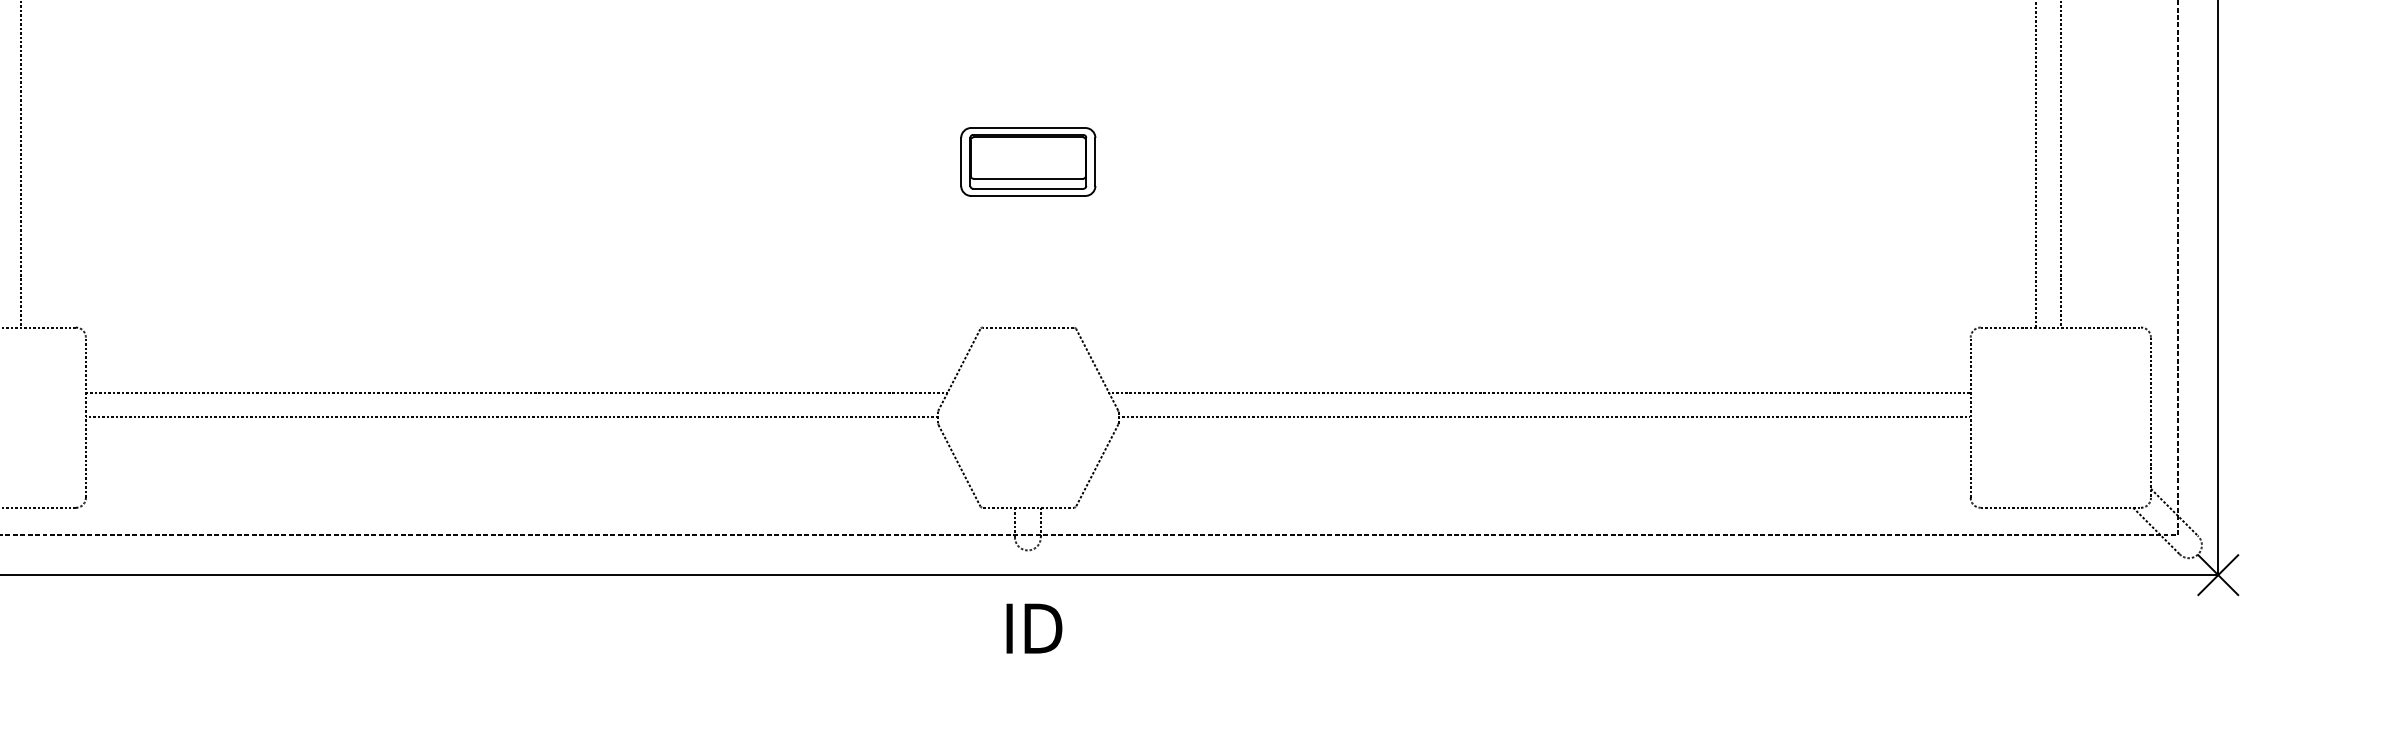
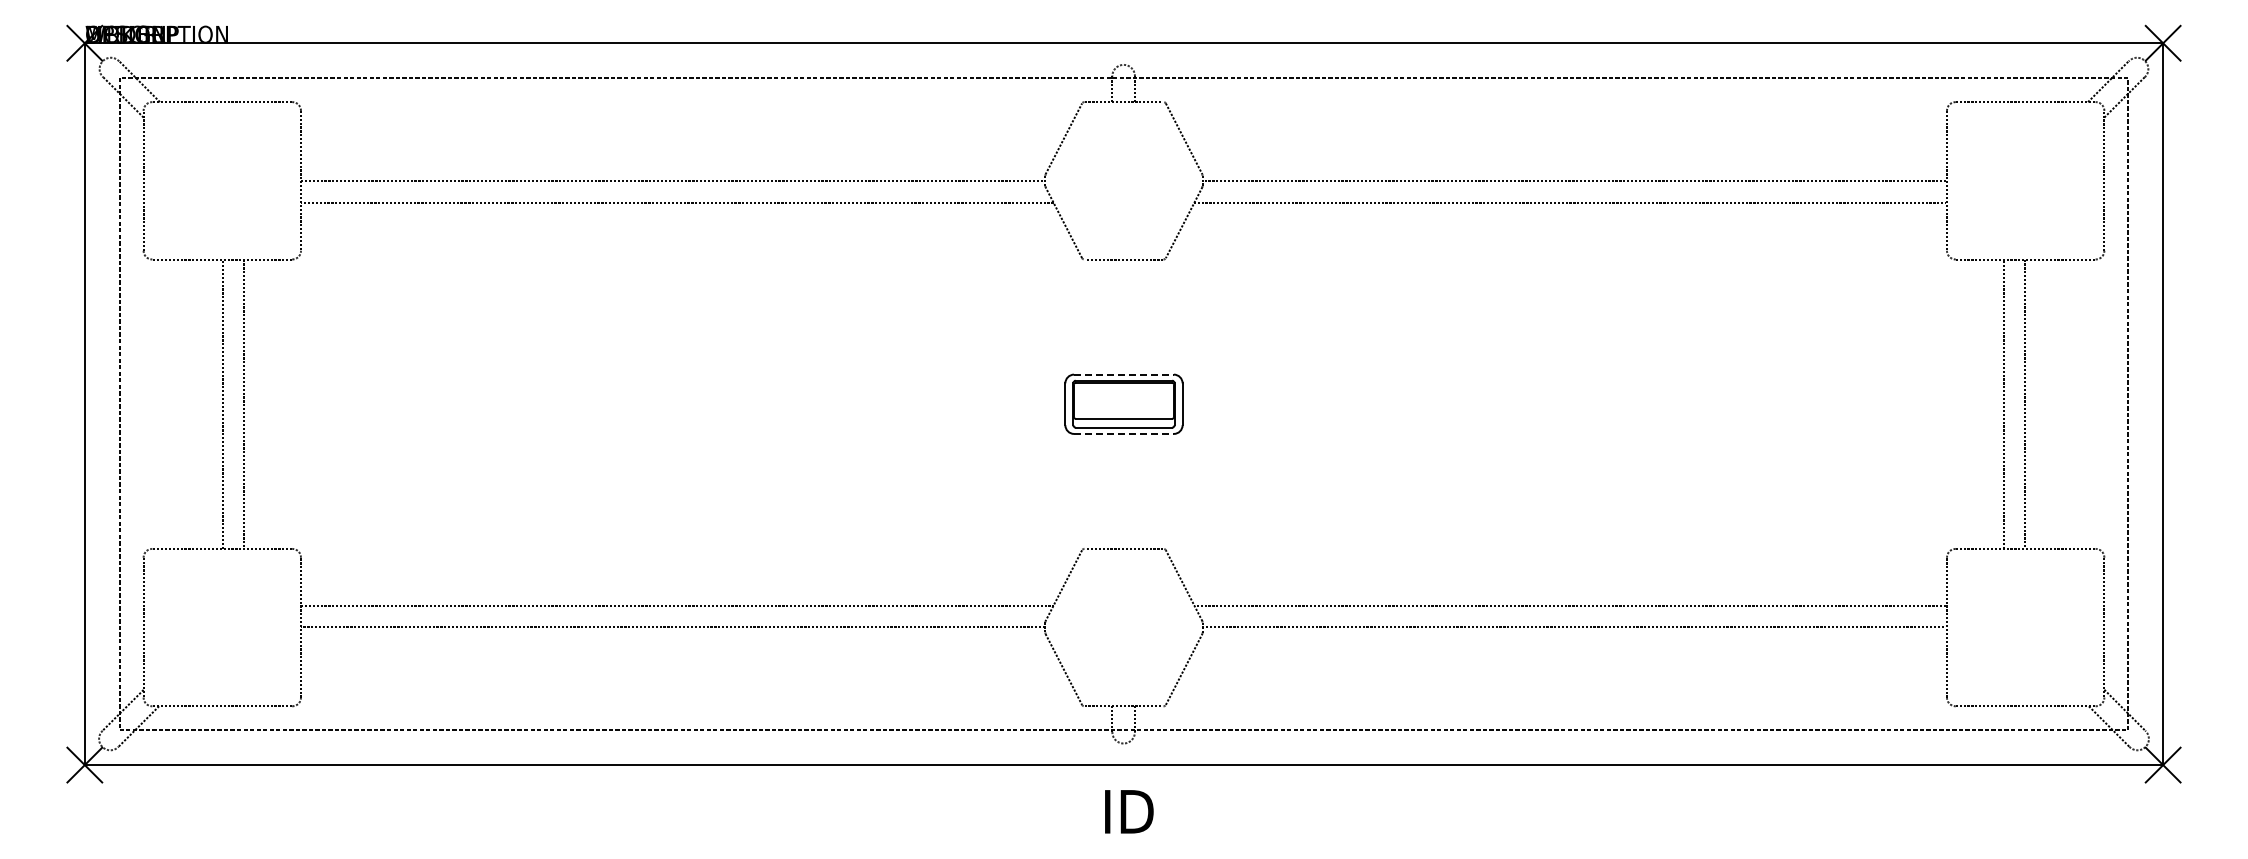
line: (1028, 127) -> (1124, 374), solid -> dashed
line: (1028, 195) -> (1124, 433), solid -> dashed

